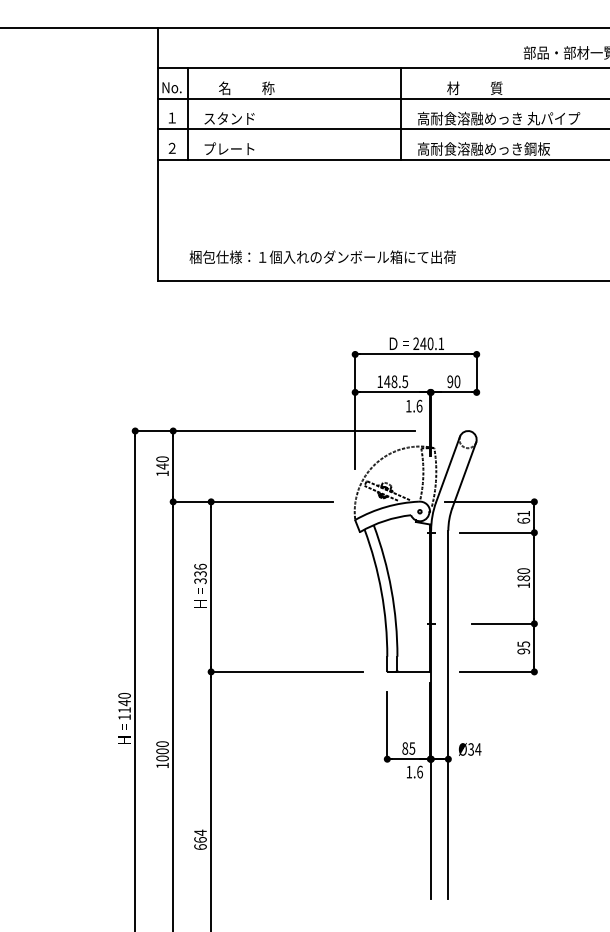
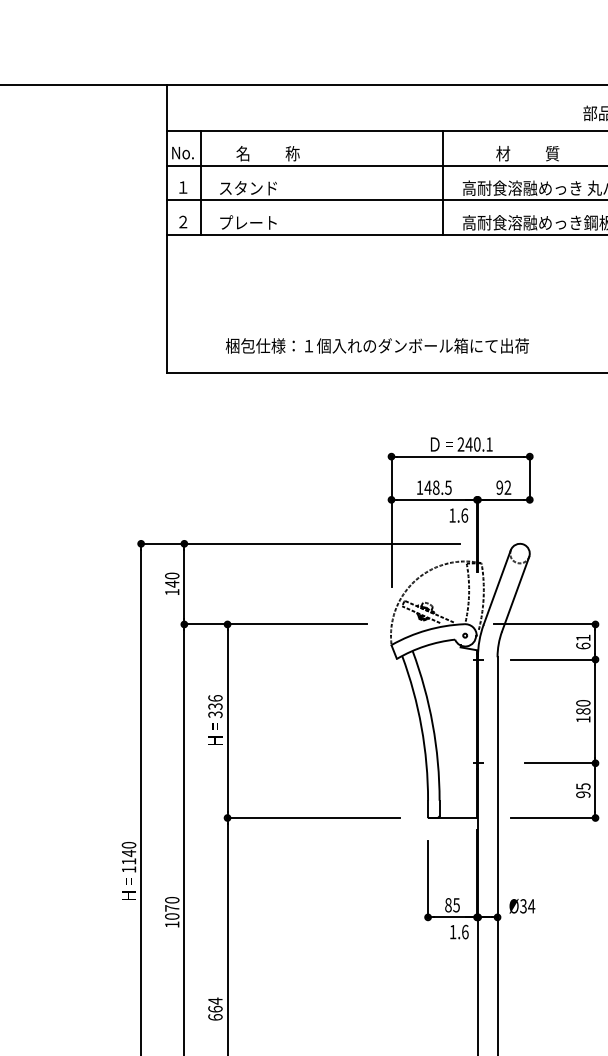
text: (322, 256) -> (377, 345), moved
text: (457, 381) -> (507, 487), 90 -> 92
text: (162, 751) -> (172, 908), 1000 -> 1070

